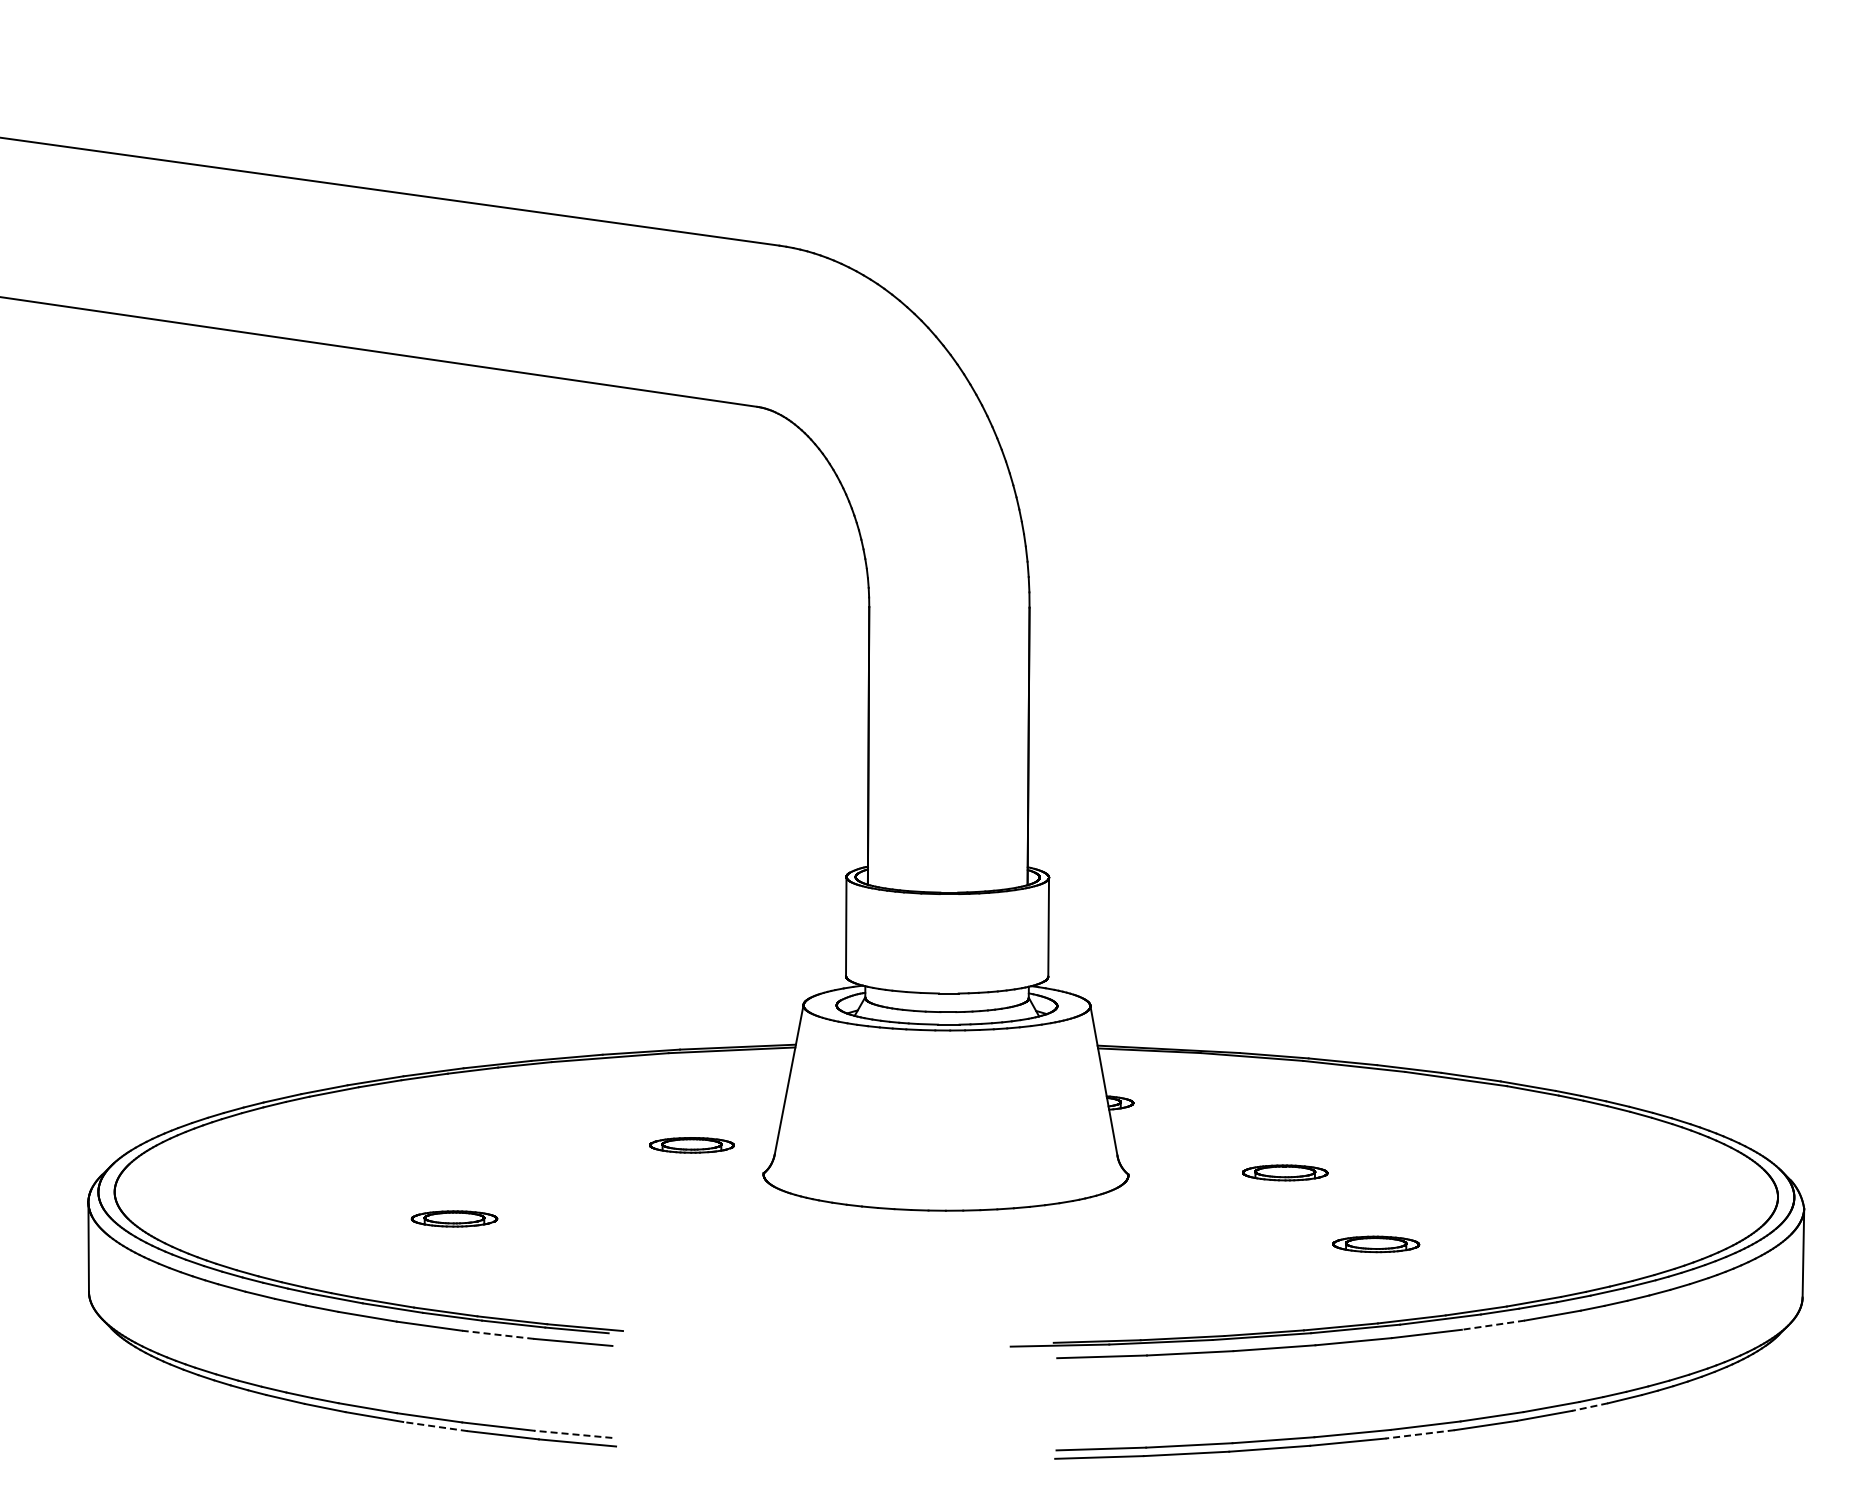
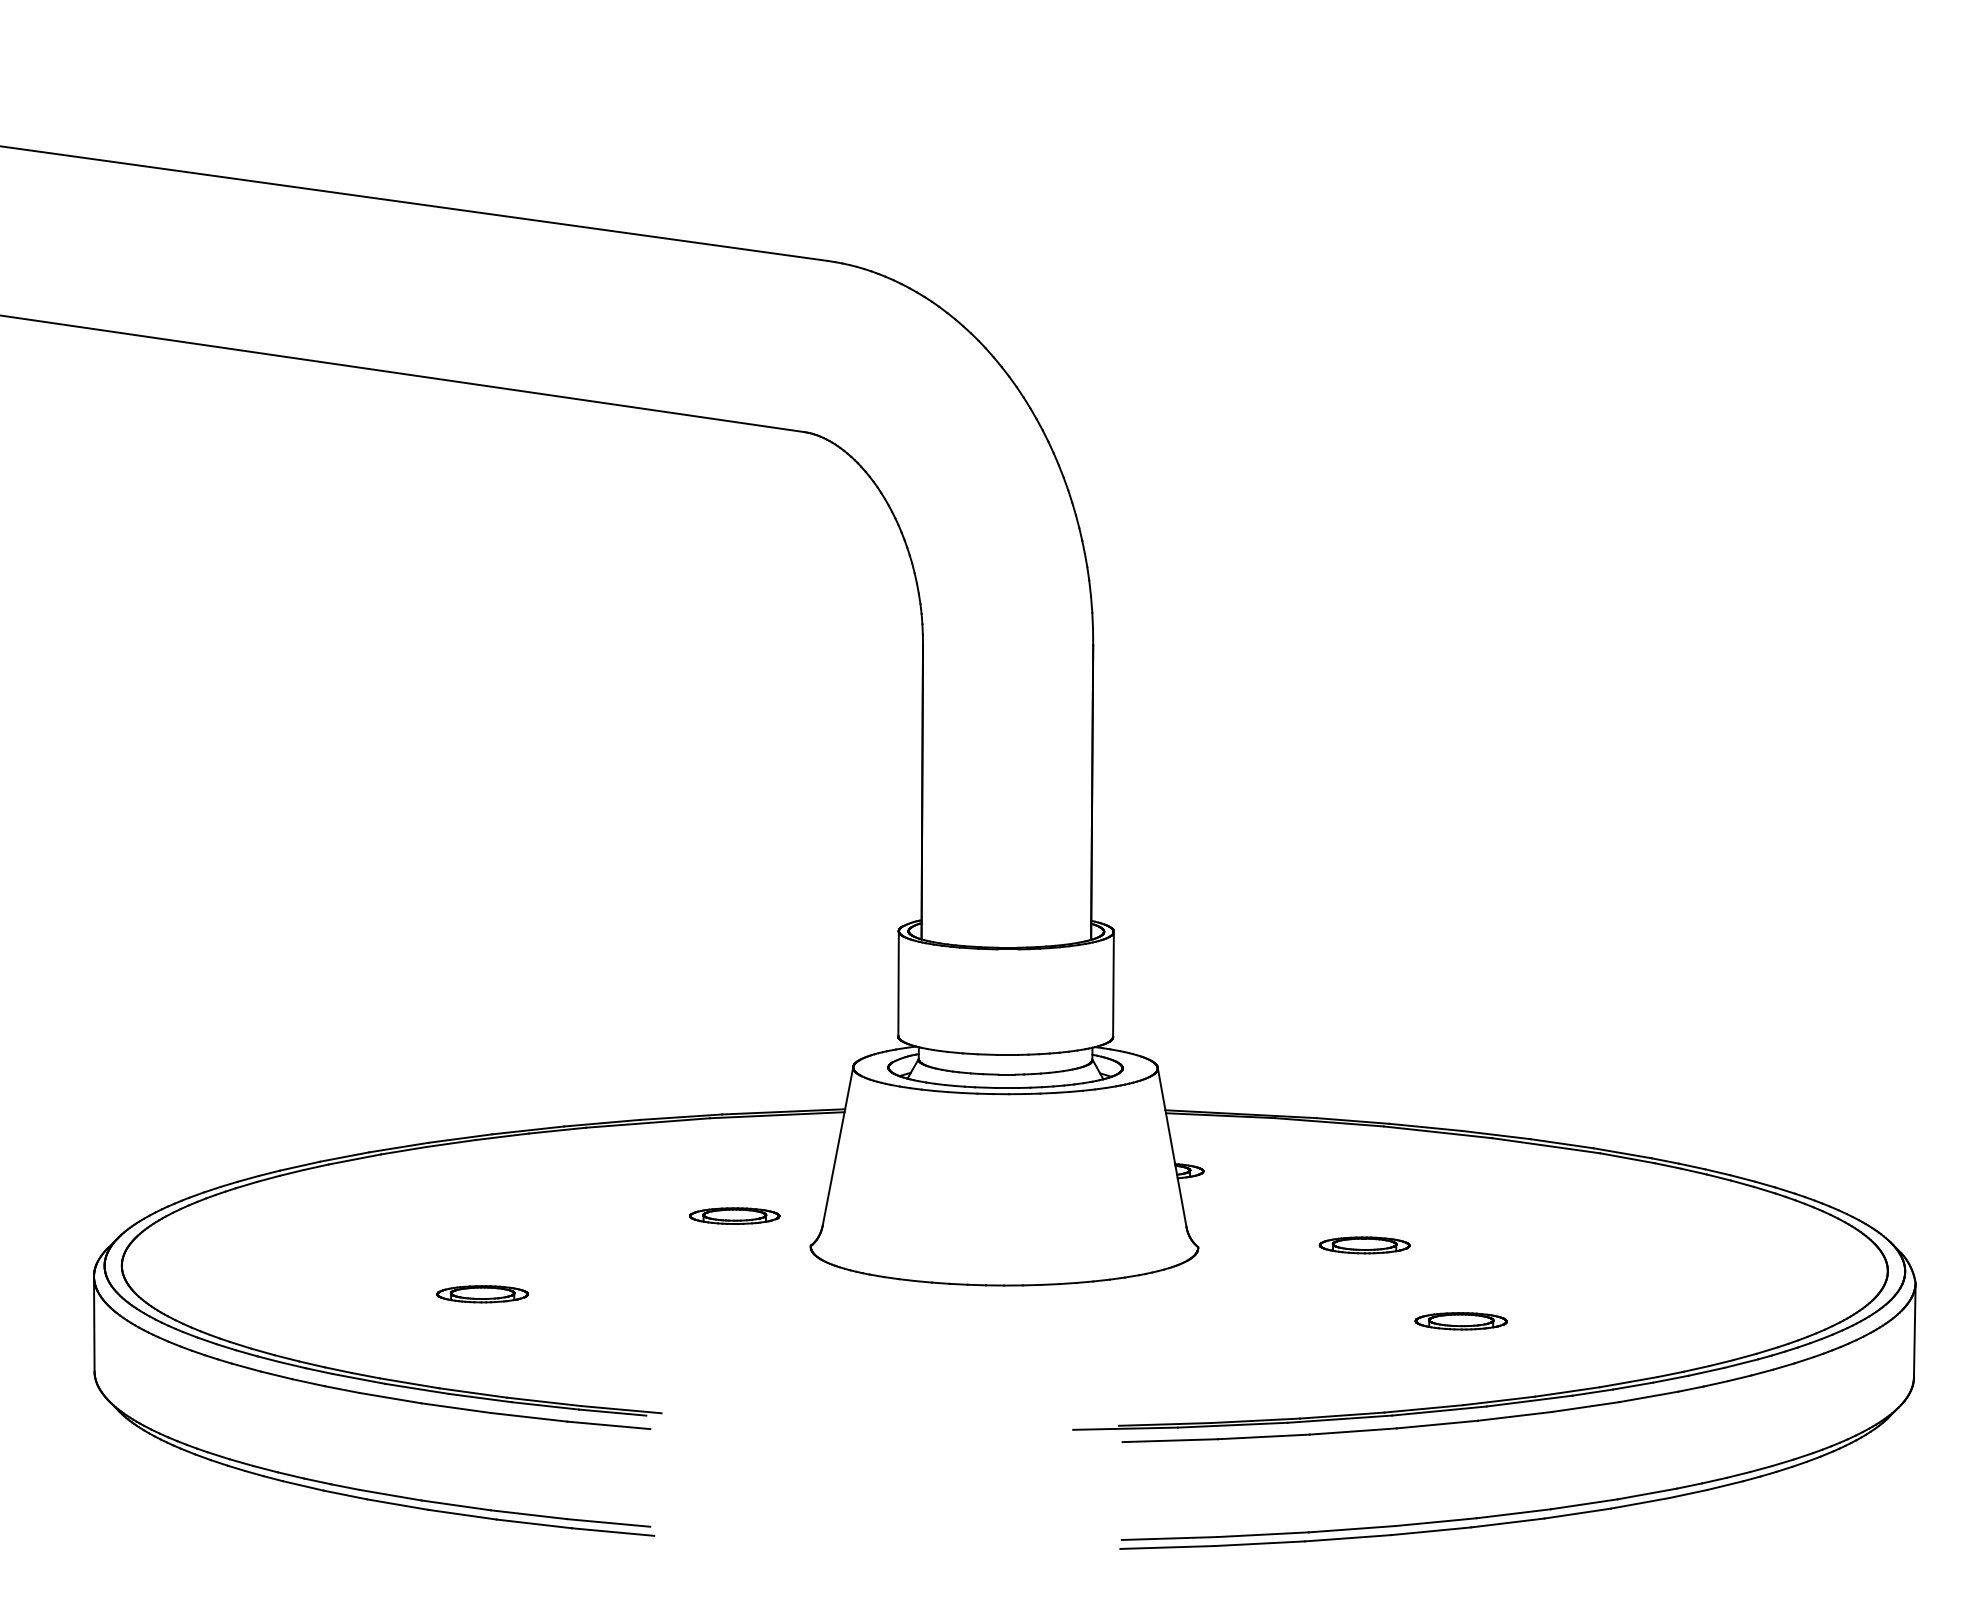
line: (1493, 1325) -> (1585, 1407), dashed -> solid
line: (497, 1334) -> (528, 1416), dashed -> solid
line: (1589, 1407) -> (1687, 1494), dashed -> solid
line: (435, 1426) -> (462, 1514), dashed -> solid
line: (572, 1434) -> (607, 1523), dashed -> solid
line: (1420, 1434) -> (1508, 1523), dashed -> solid

